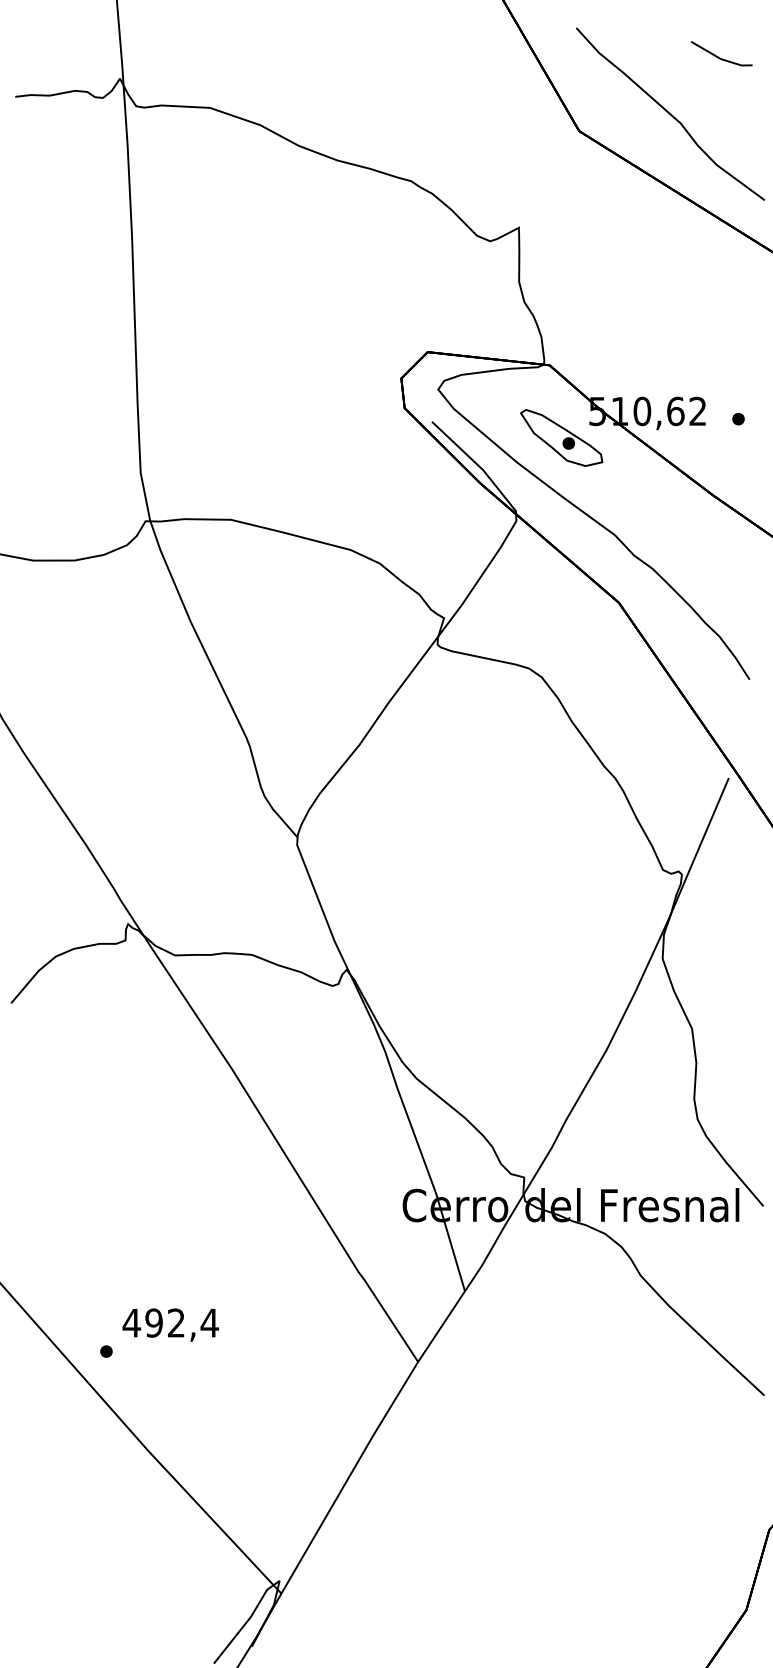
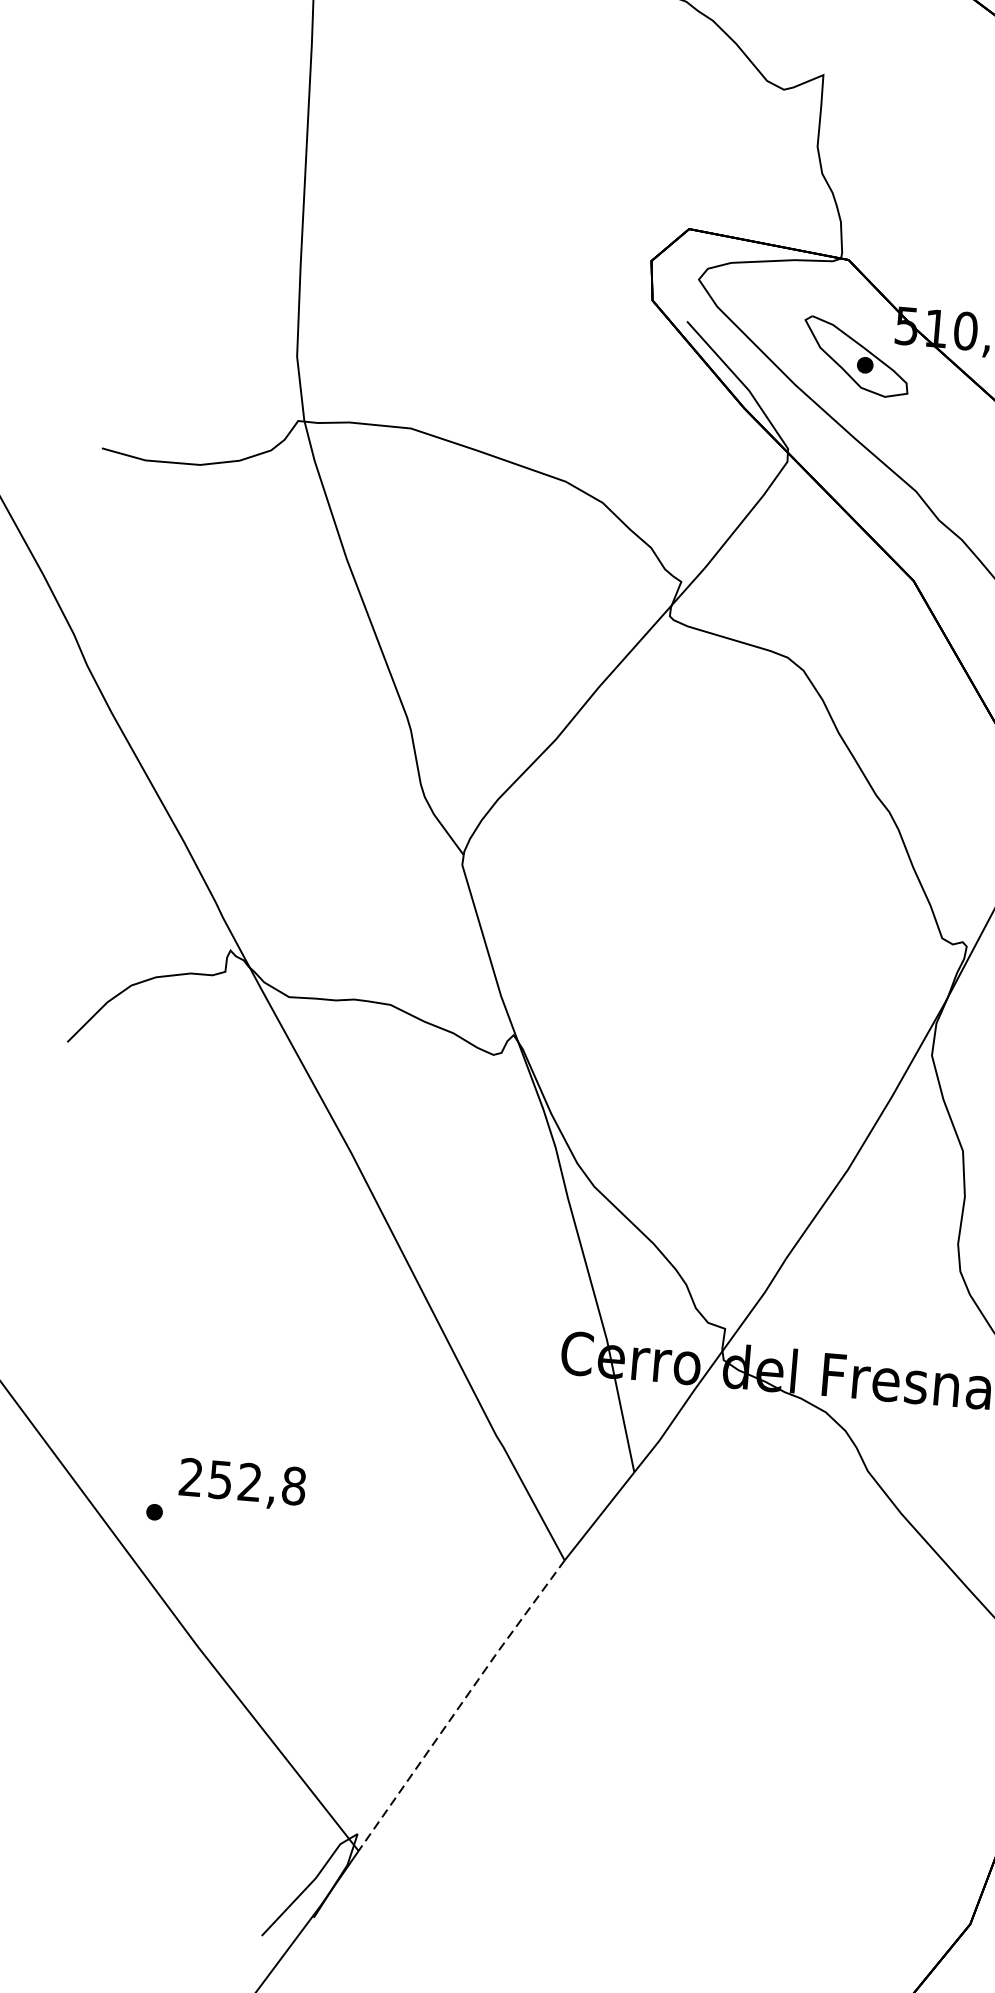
text: (170, 1322) -> (242, 1480), 492,4 -> 252,8
line: (348, 1477) -> (459, 1705), solid -> dashed

